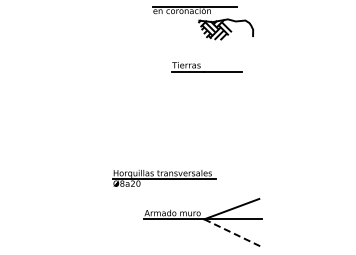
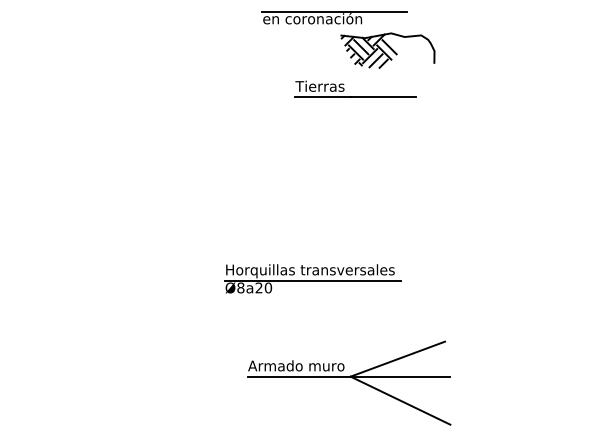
part: (206, 67) -> (354, 90), moved
part: (164, 177) -> (313, 277), moved
line: (233, 233) -> (400, 400), dashed -> solid

